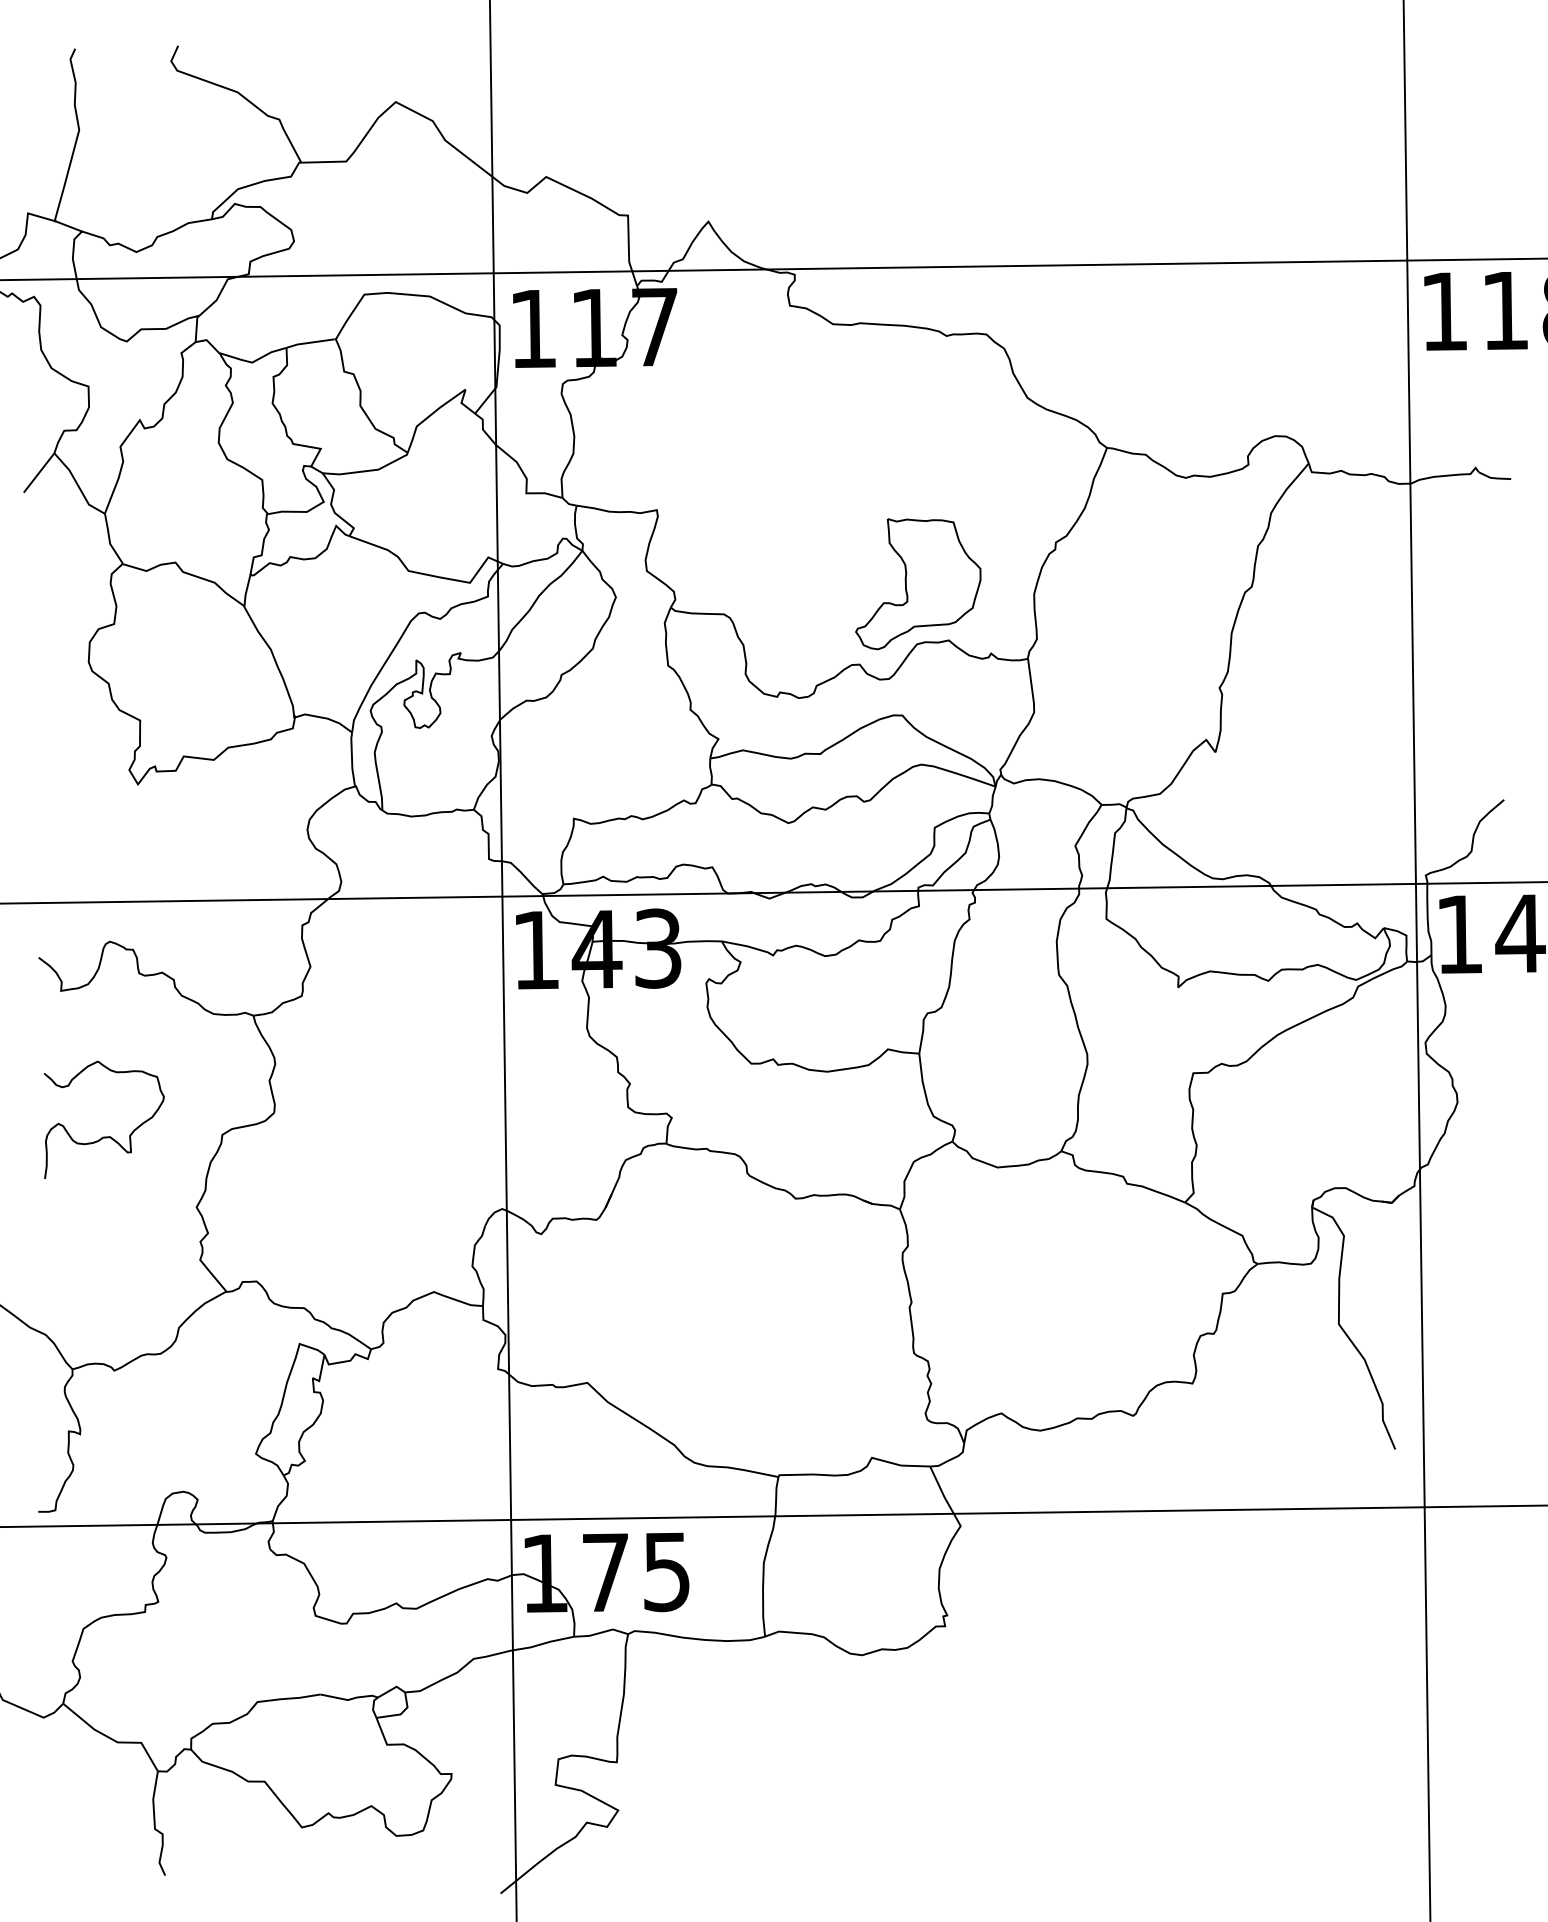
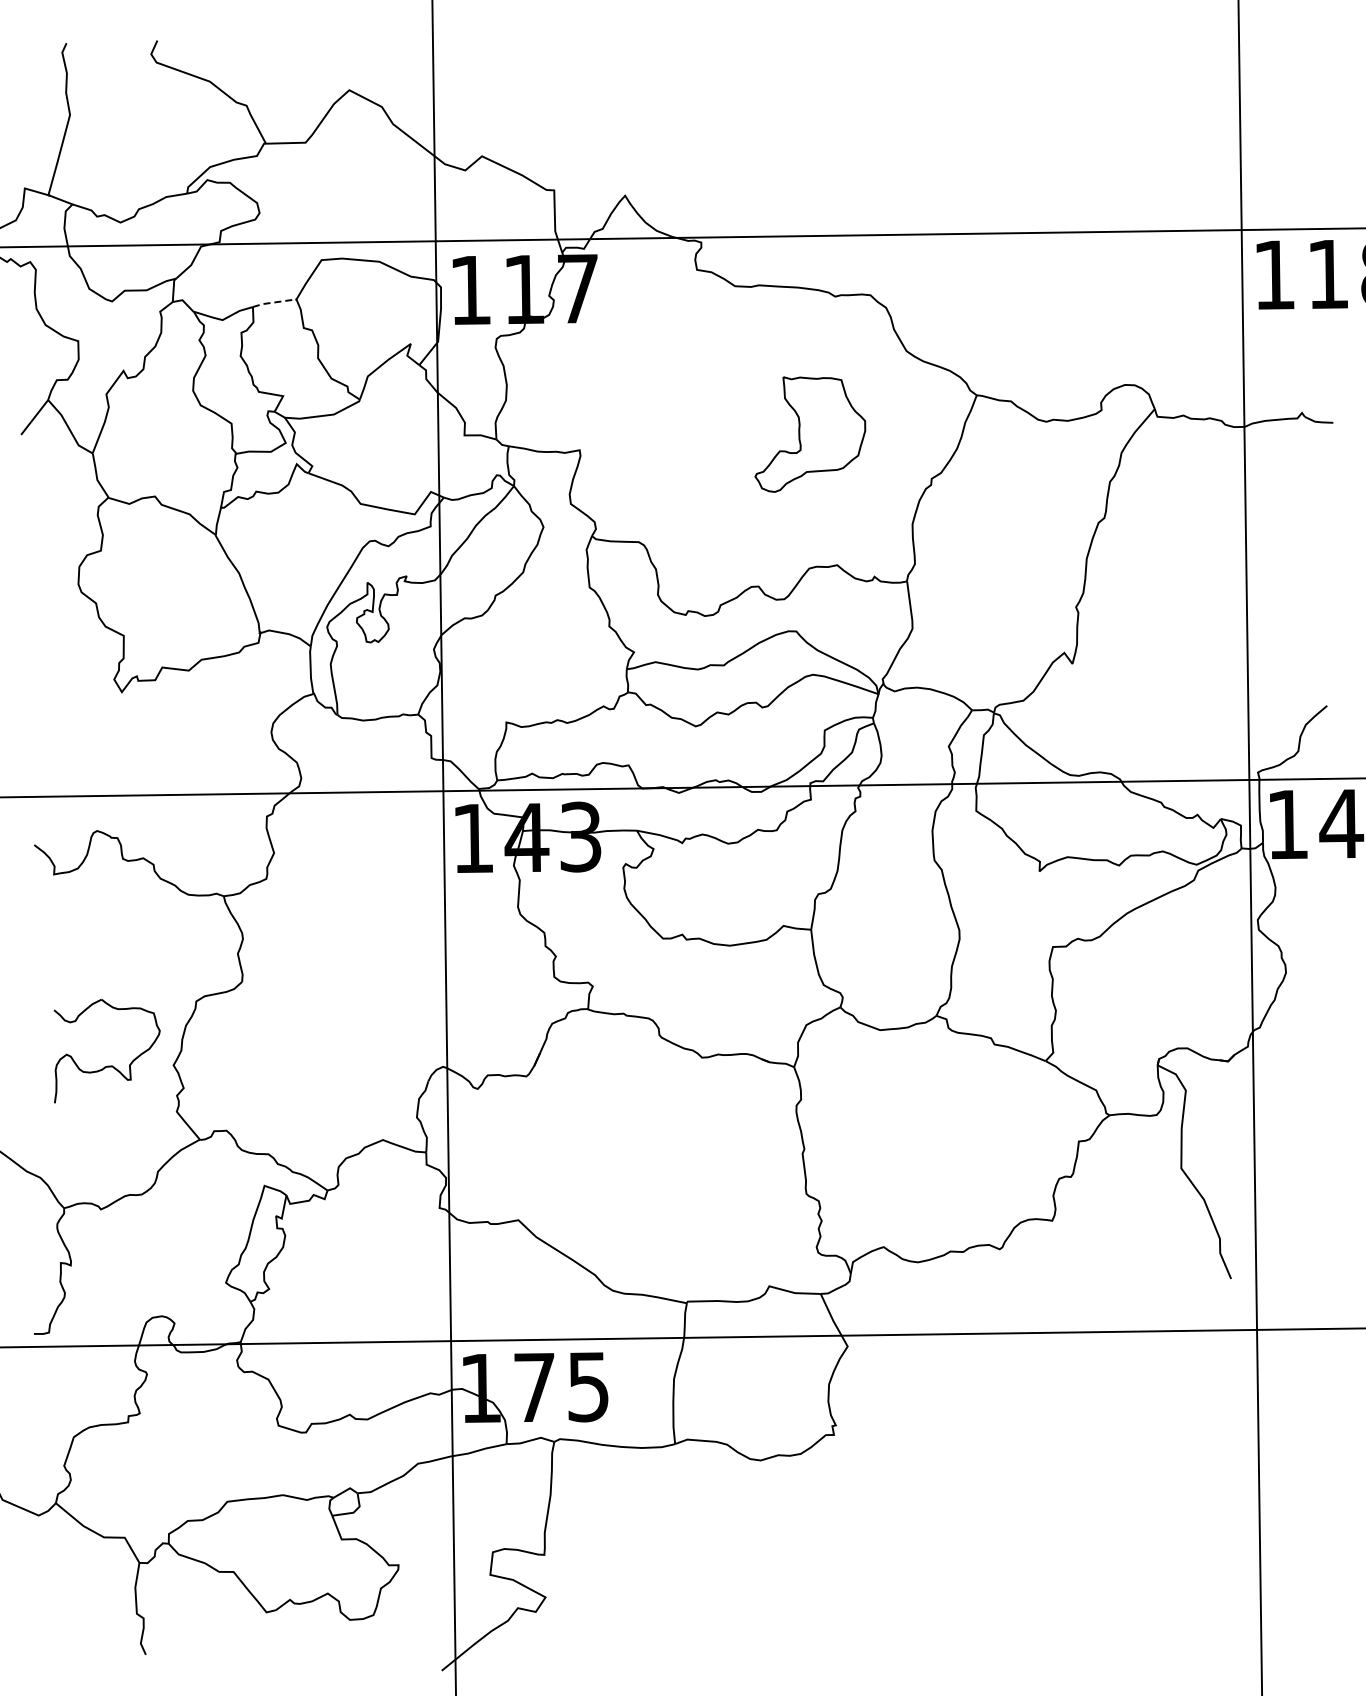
line: (309, 342) -> (273, 302), solid -> dashed
part: (918, 584) -> (810, 434), moved
part: (104, 1136) -> (107, 1065), moved

